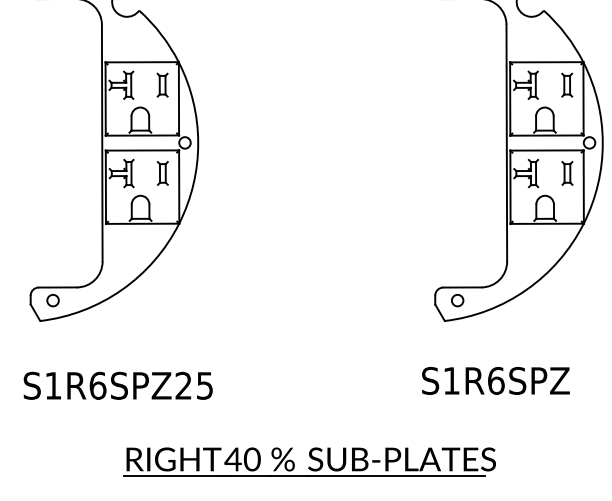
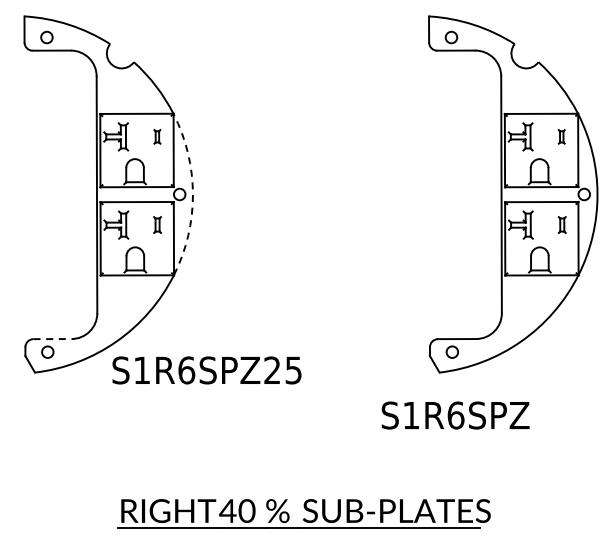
part: (162, 84) -> (157, 136), size x0.6
part: (566, 84) -> (561, 136), size x0.6
arc: (197, 142) -> (192, 194), solid -> dashed
part: (162, 172) -> (157, 224), size x0.7
part: (567, 172) -> (562, 224), size x0.7
line: (58, 287) -> (53, 339), solid -> dashed
text: (495, 380) -> (455, 415), moved
text: (117, 385) -> (206, 370), moved

